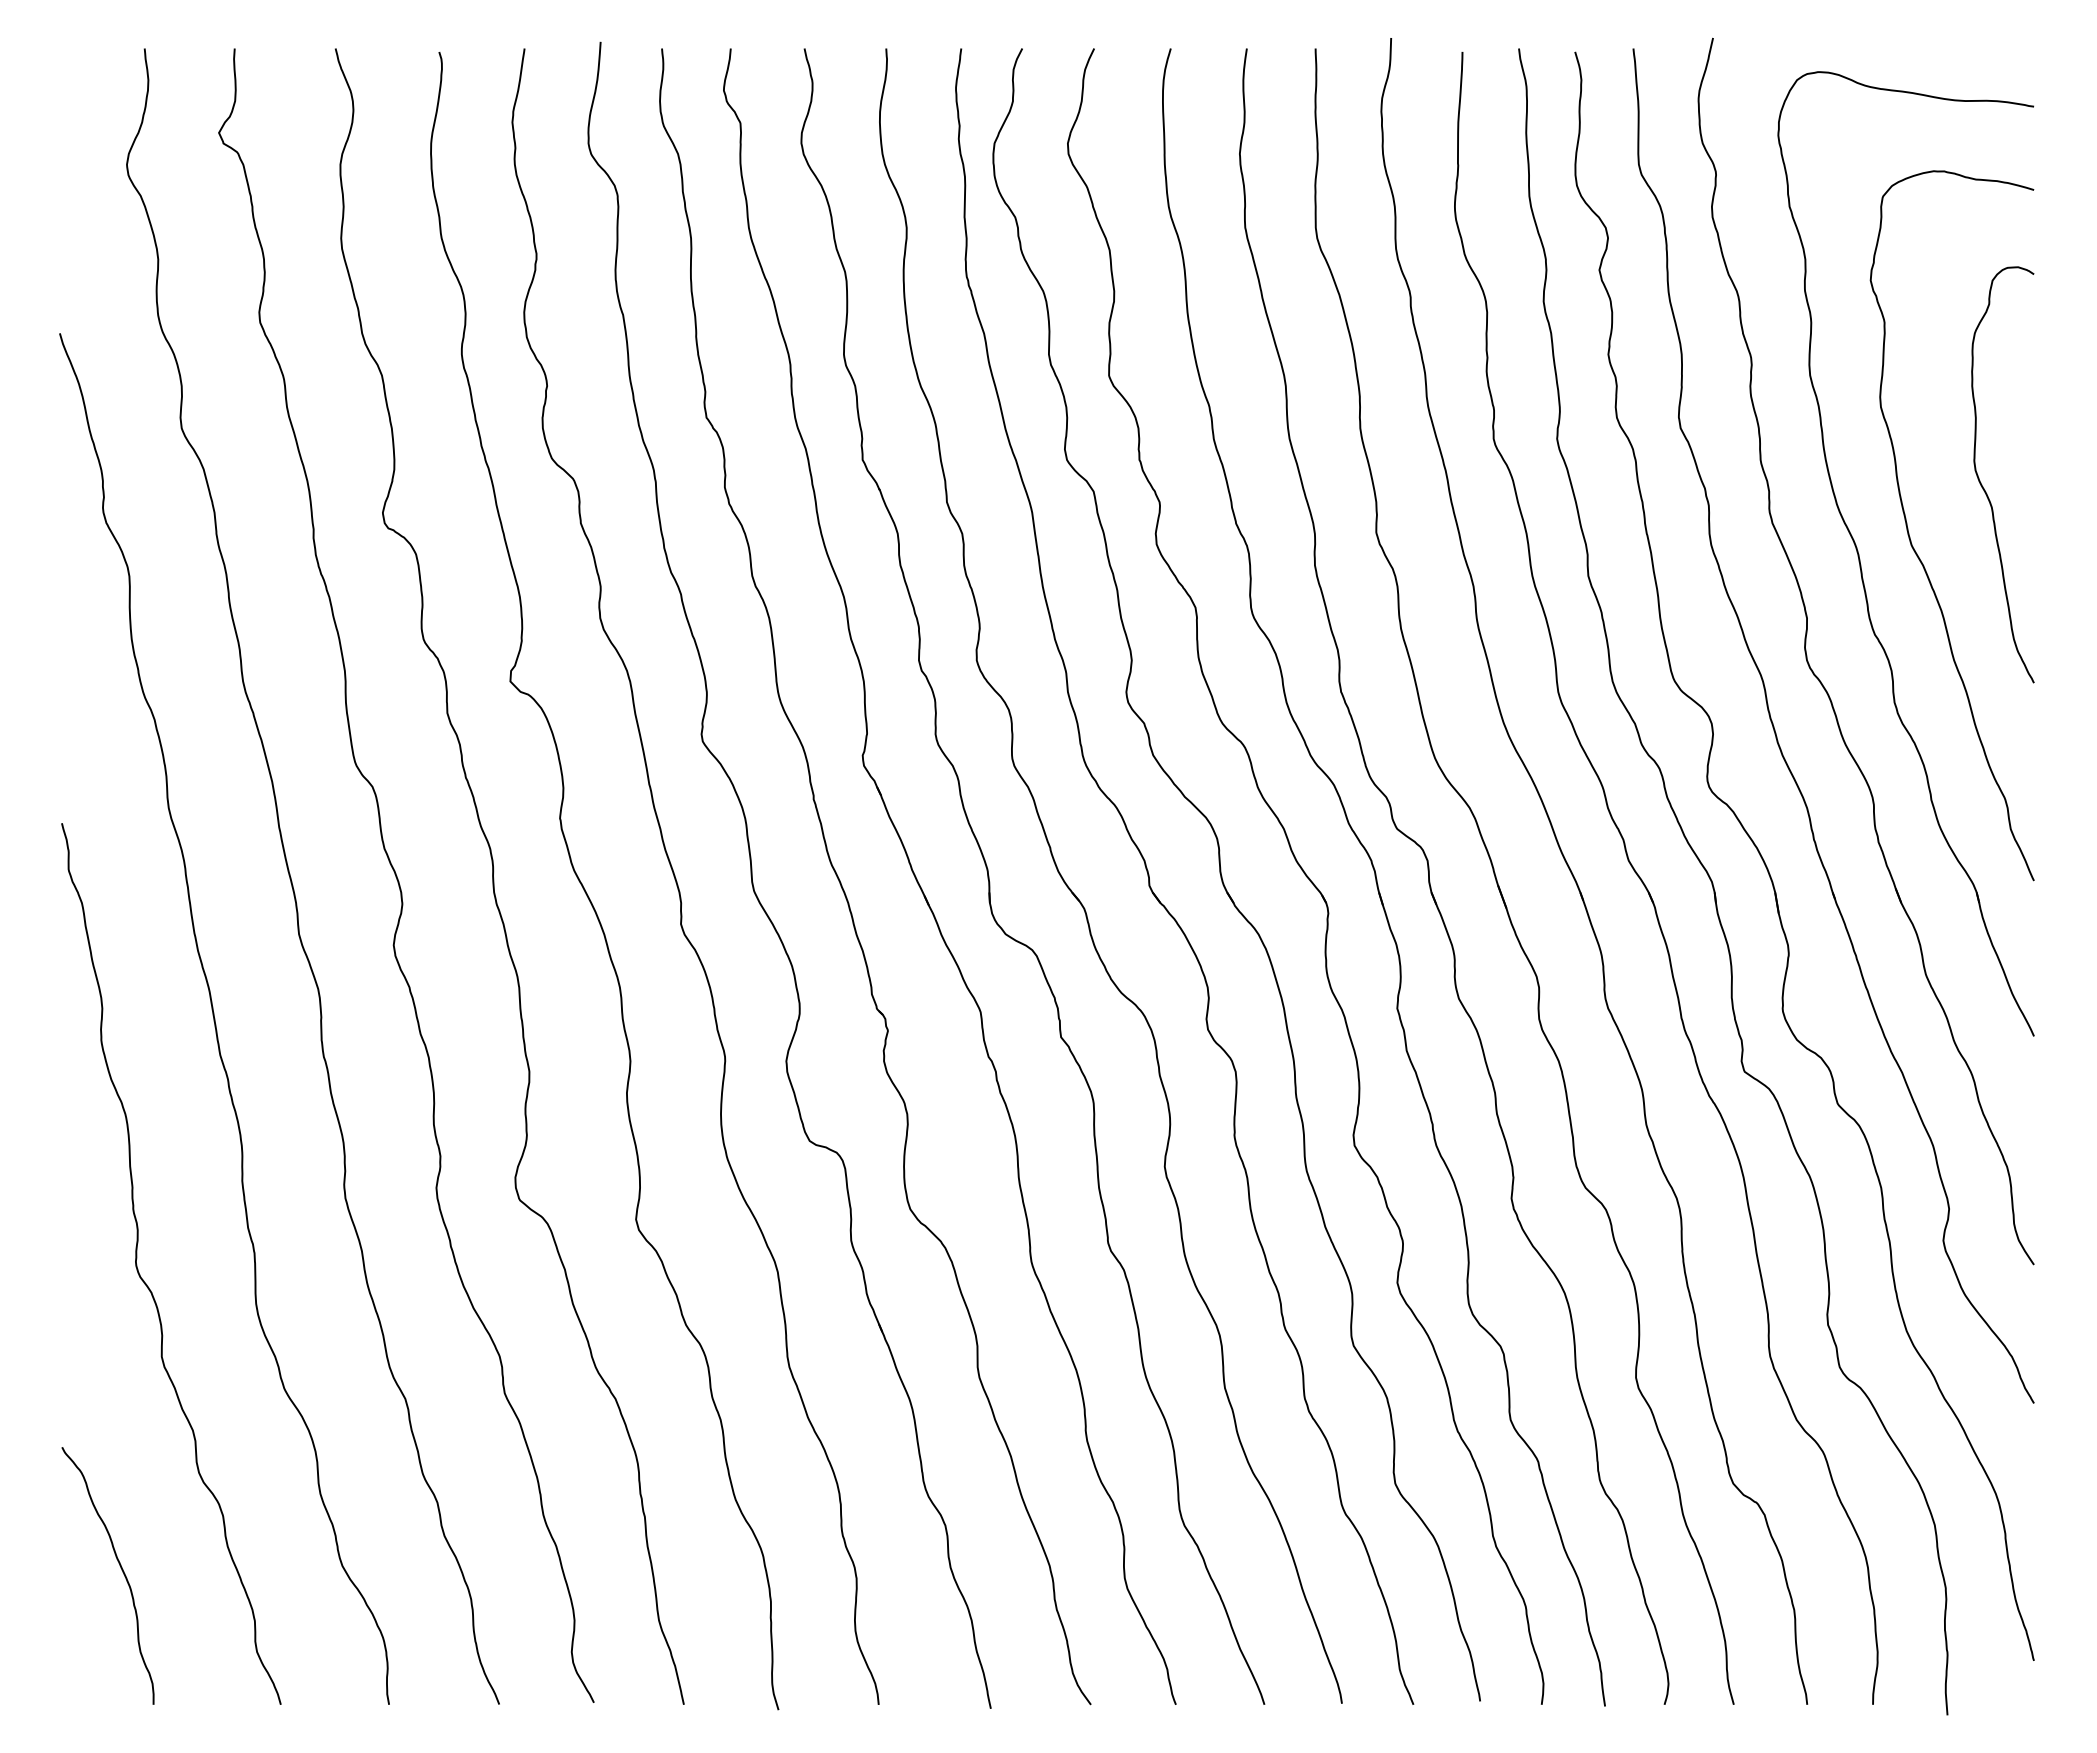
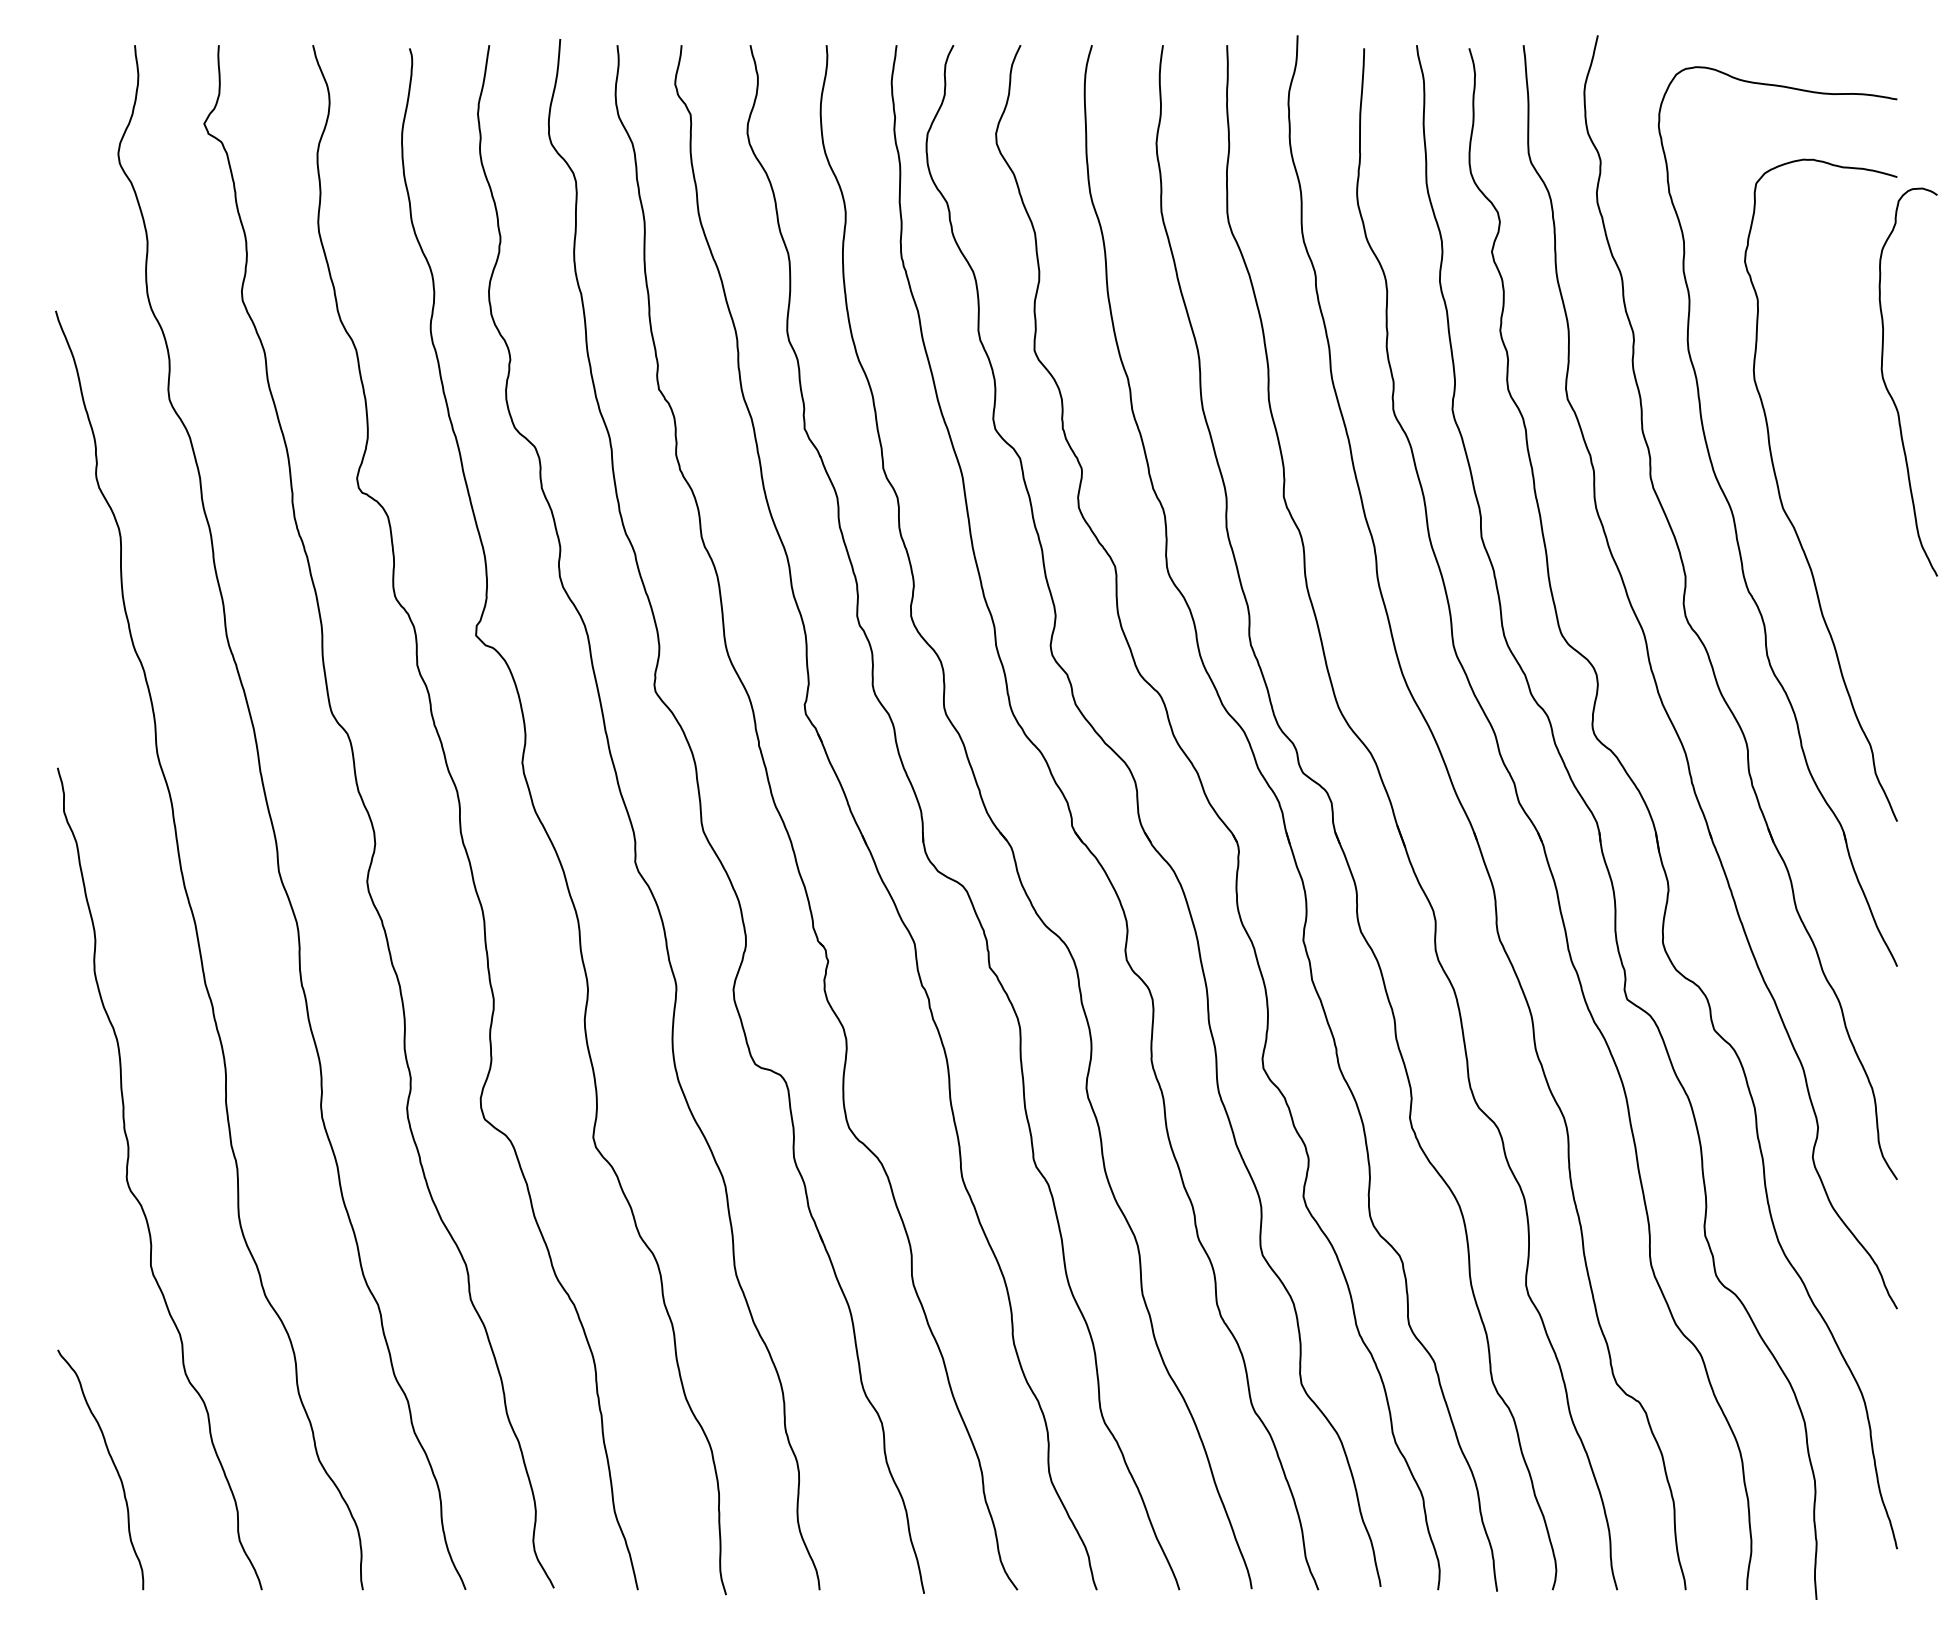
curve: (1982, 484) -> (1889, 391), moved

